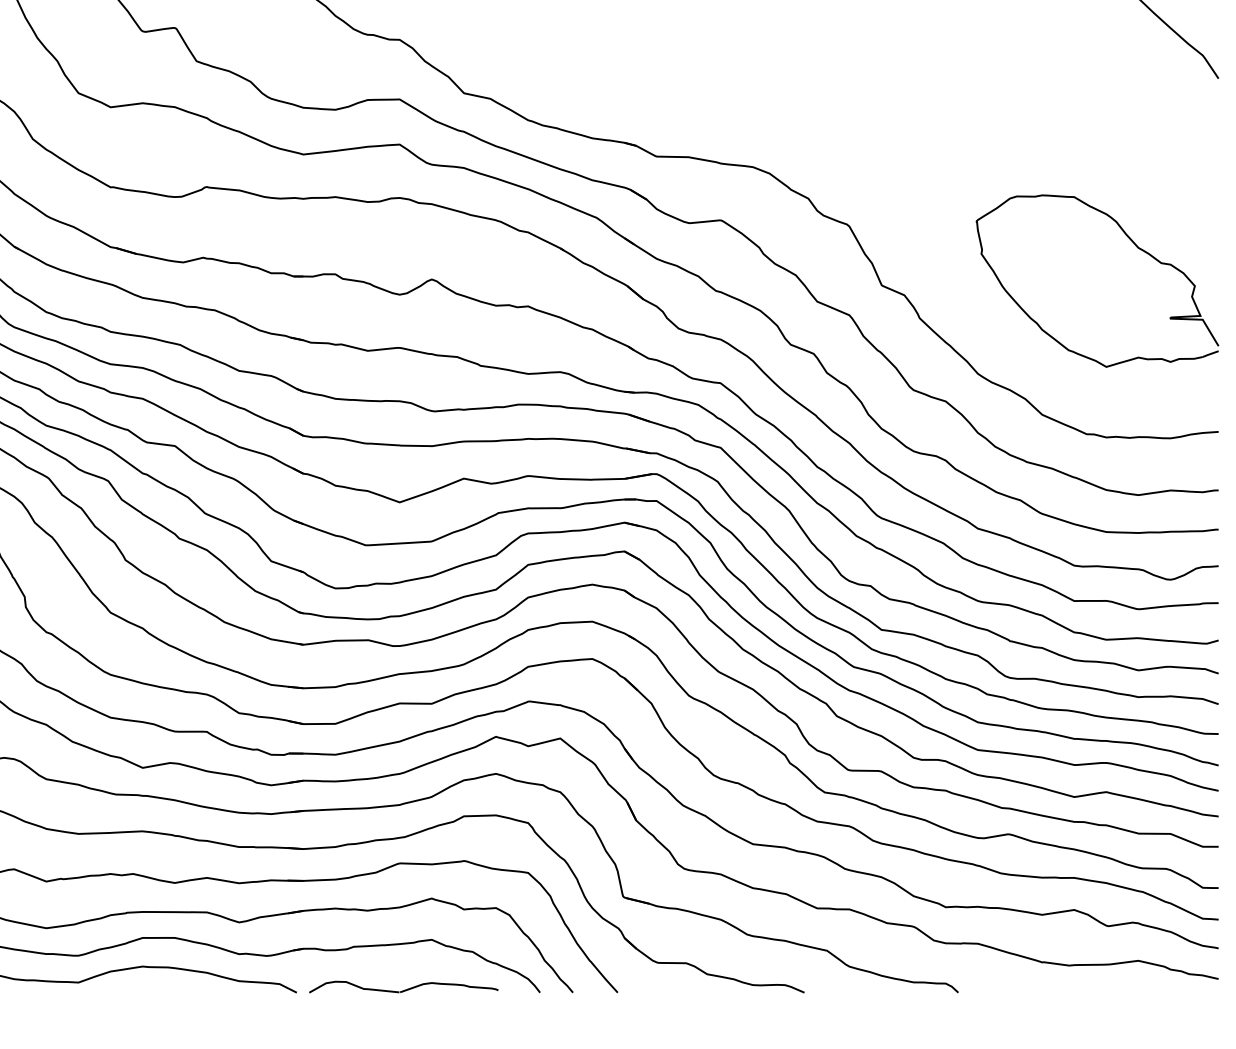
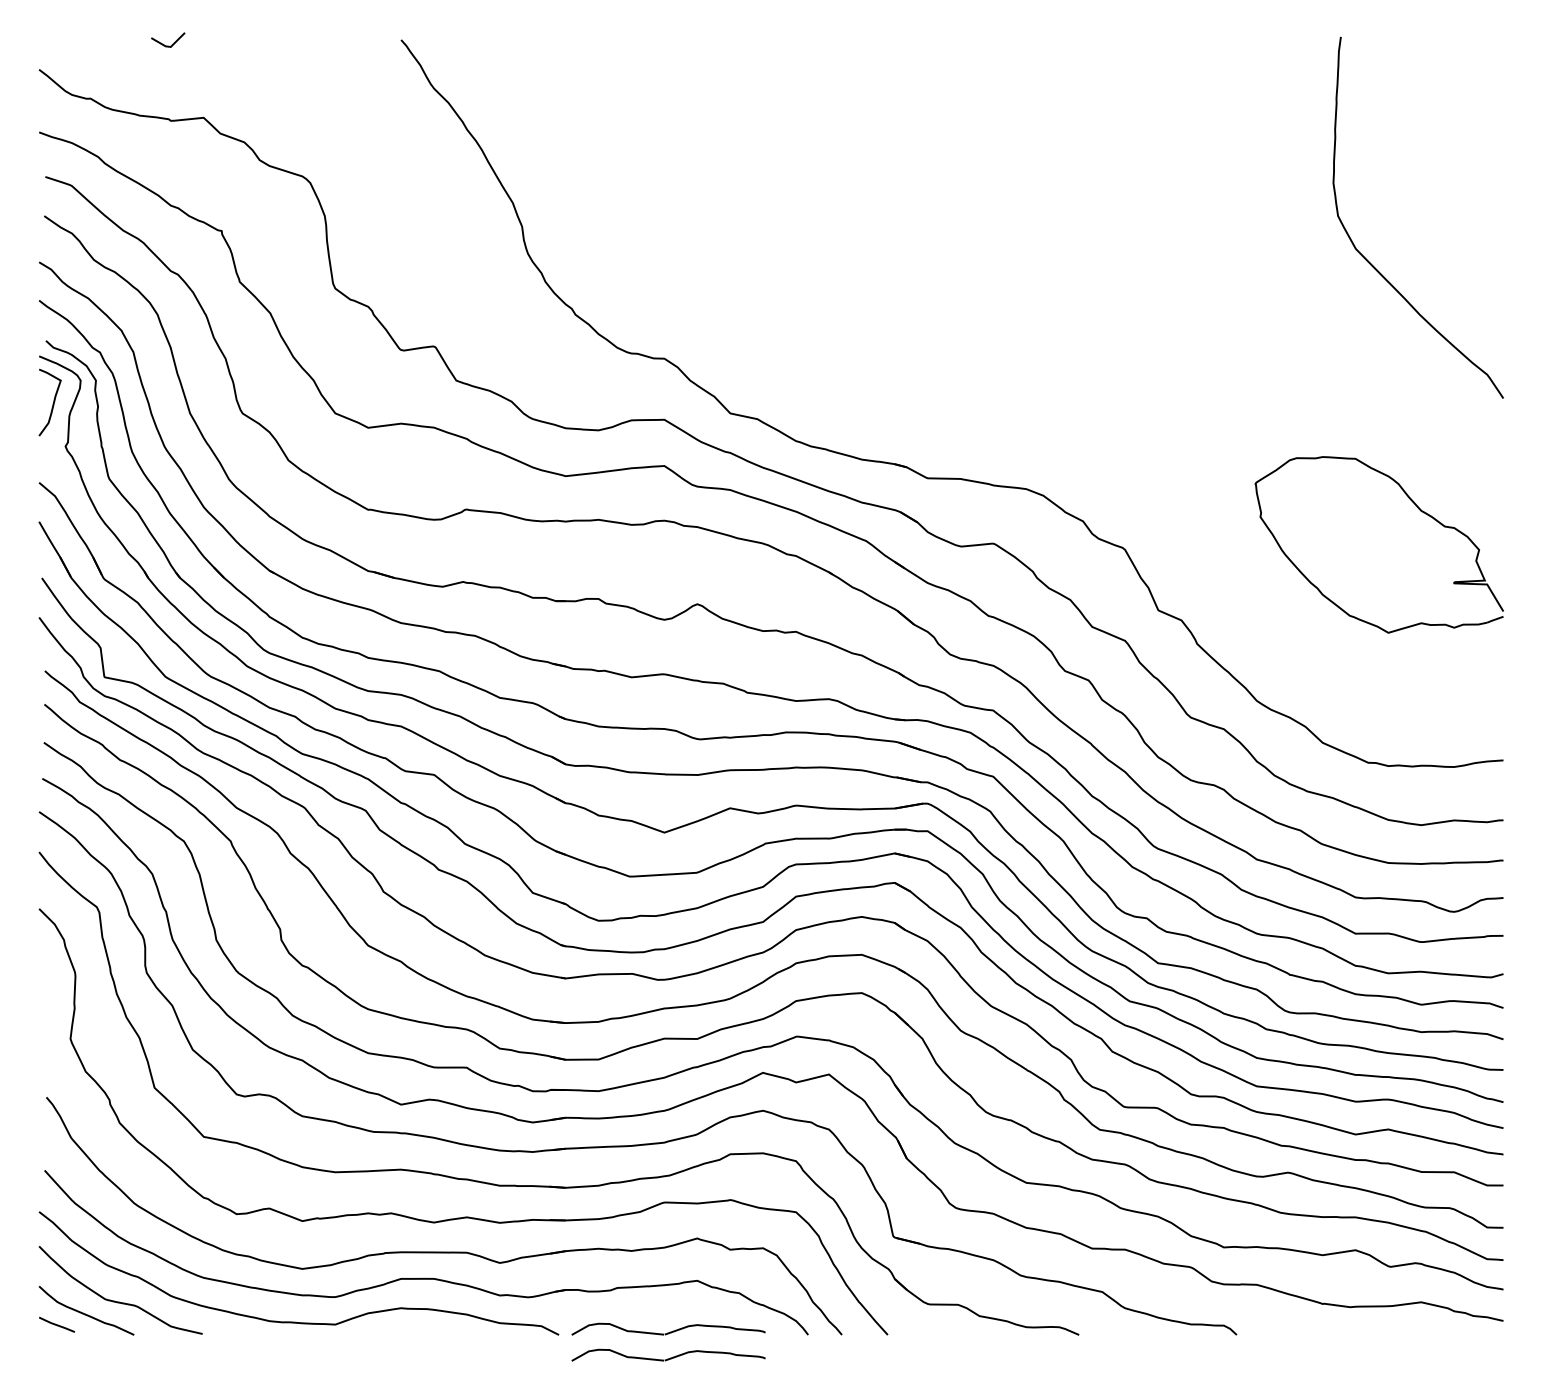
part: (1134, 245) -> (1417, 508), moved
part: (403, 1011) -> (668, 1354), added

